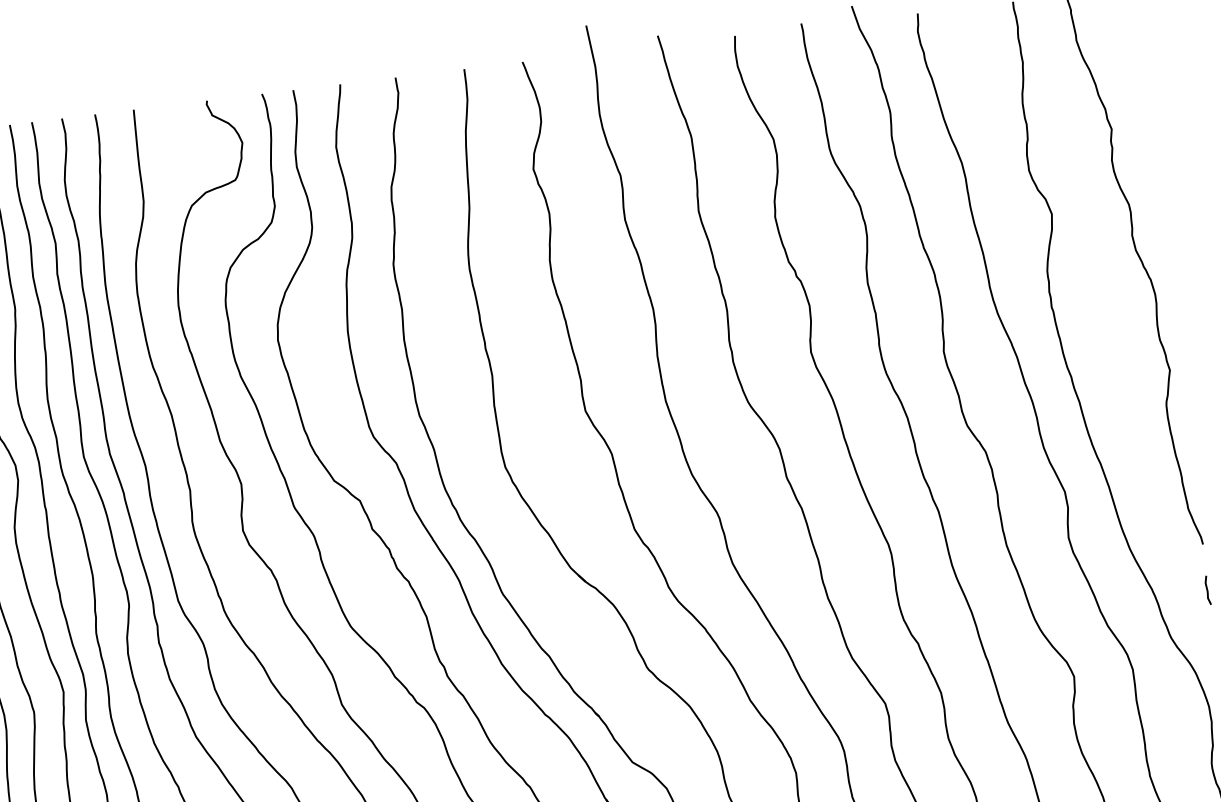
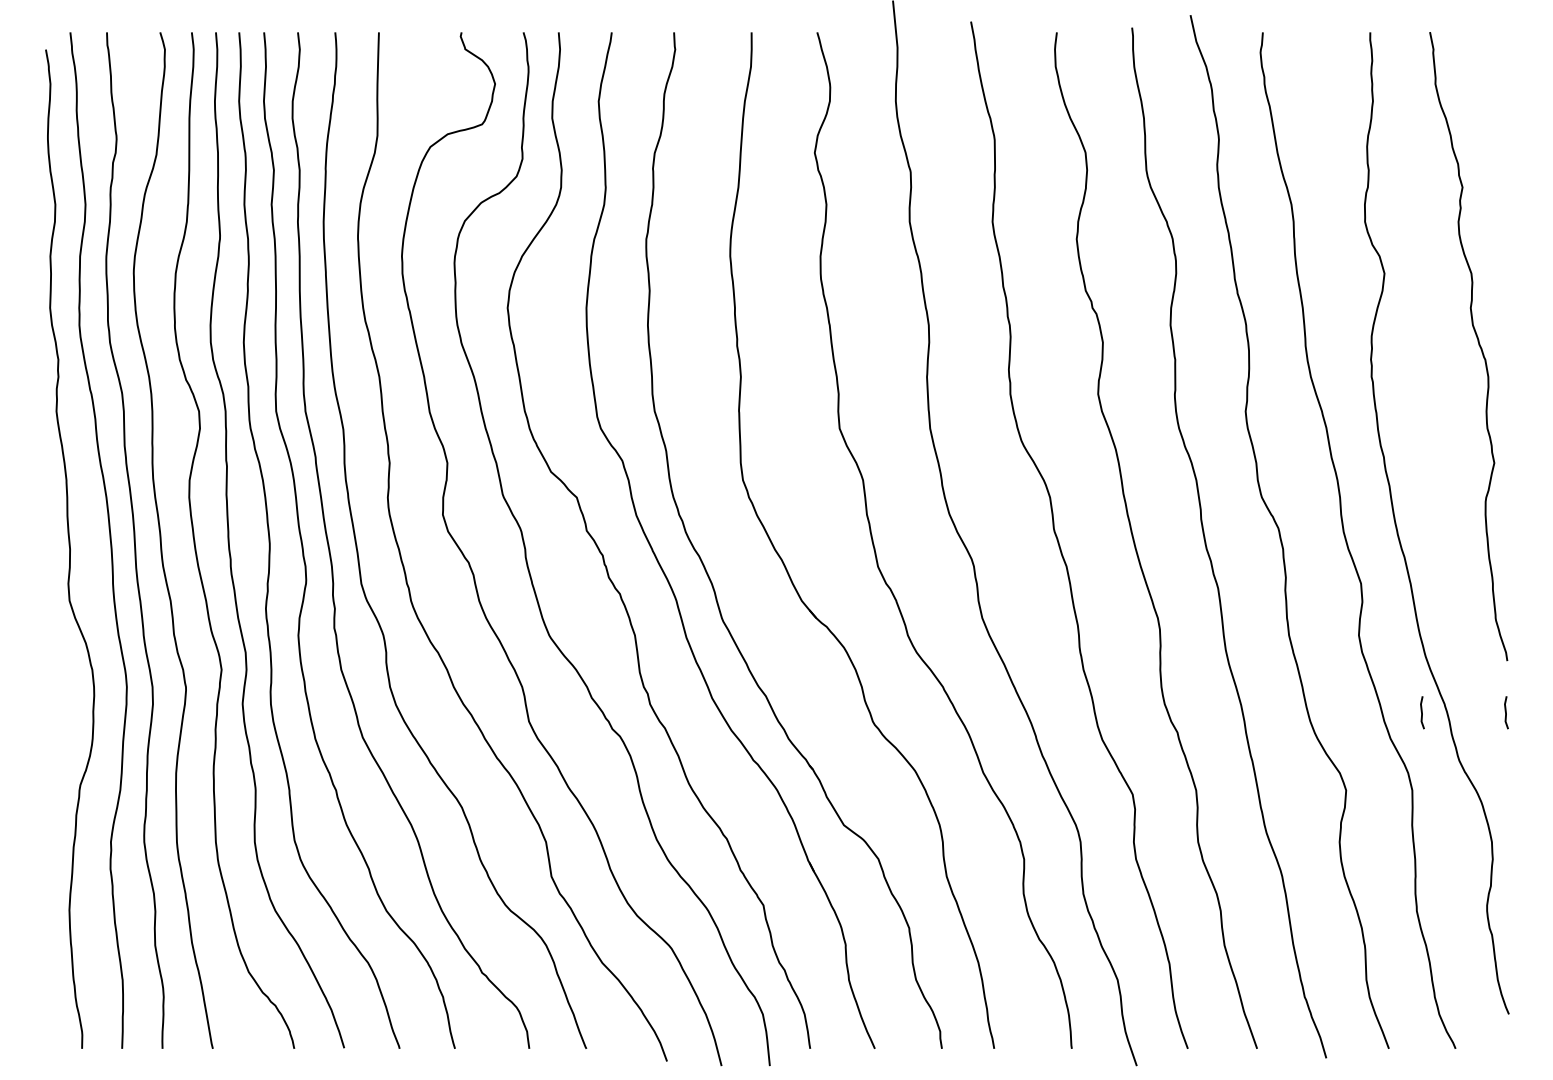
line: (1133, 599) -> (1422, 712), added

